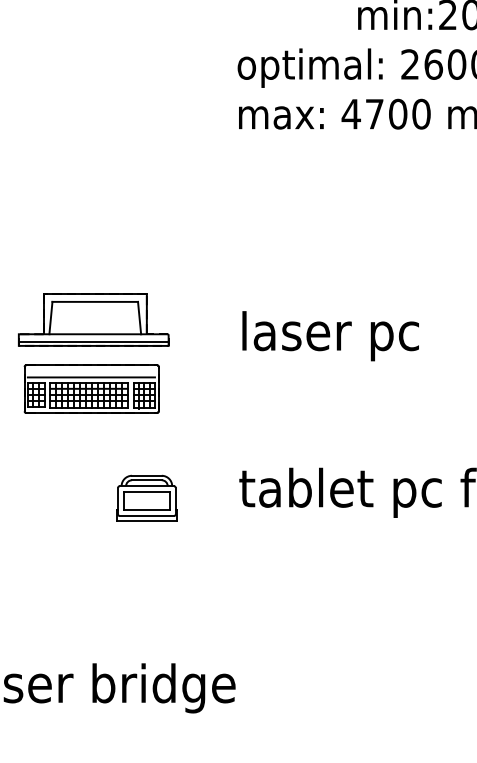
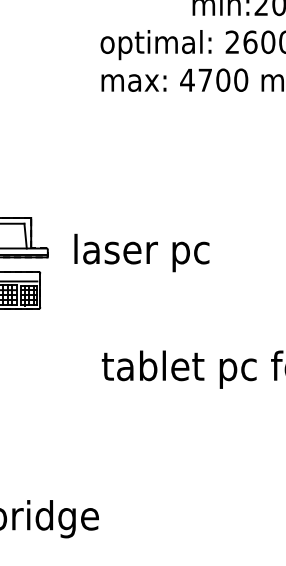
text: (330, 336) -> (141, 253), moved
part: (146, 497) -> (30, 373), removed

